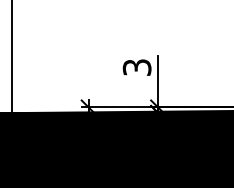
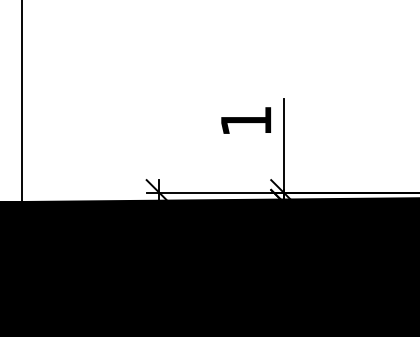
text: (136, 67) -> (244, 120), 3 -> 1

